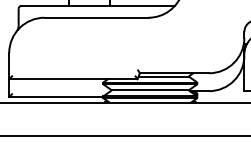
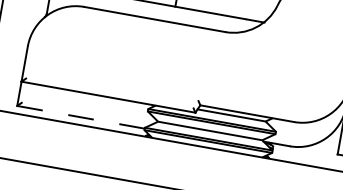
line: (55, 97) -> (79, 117), solid -> dashed

